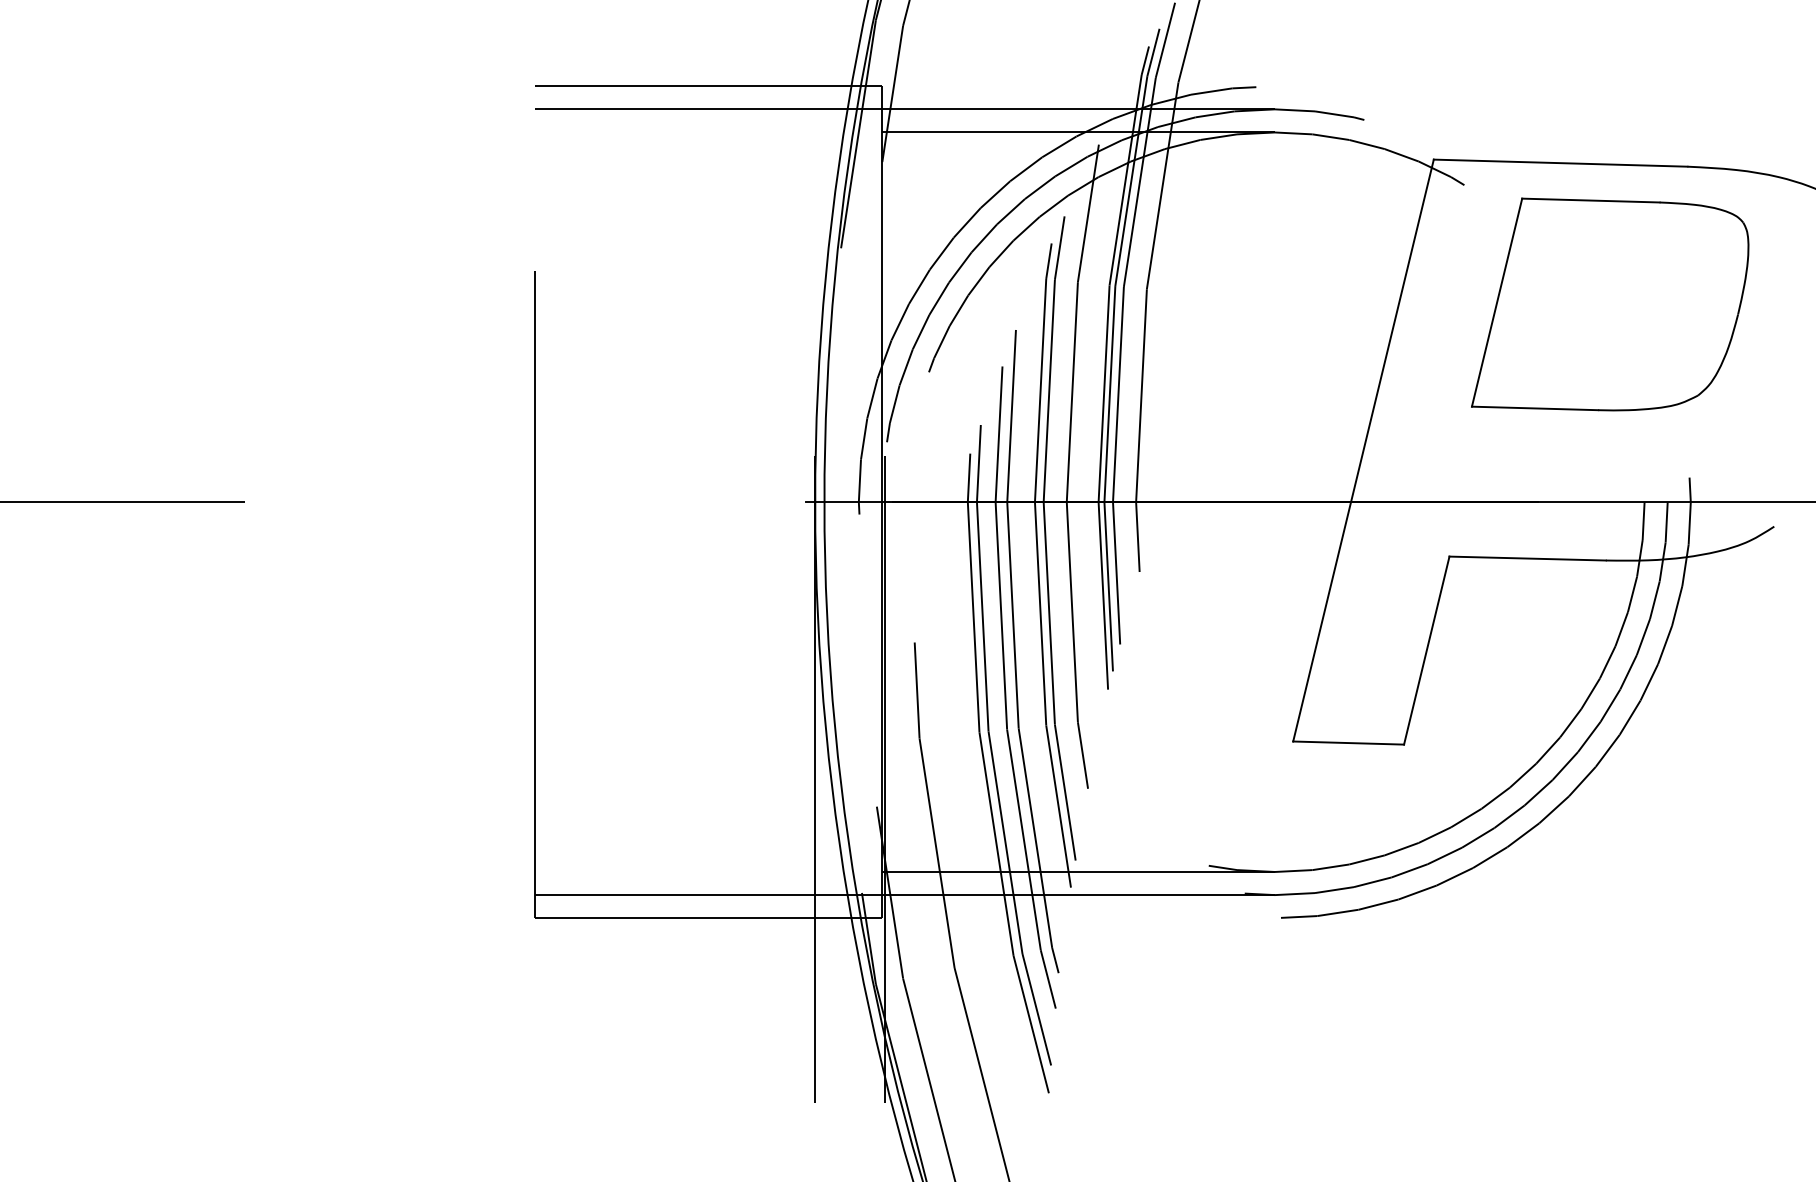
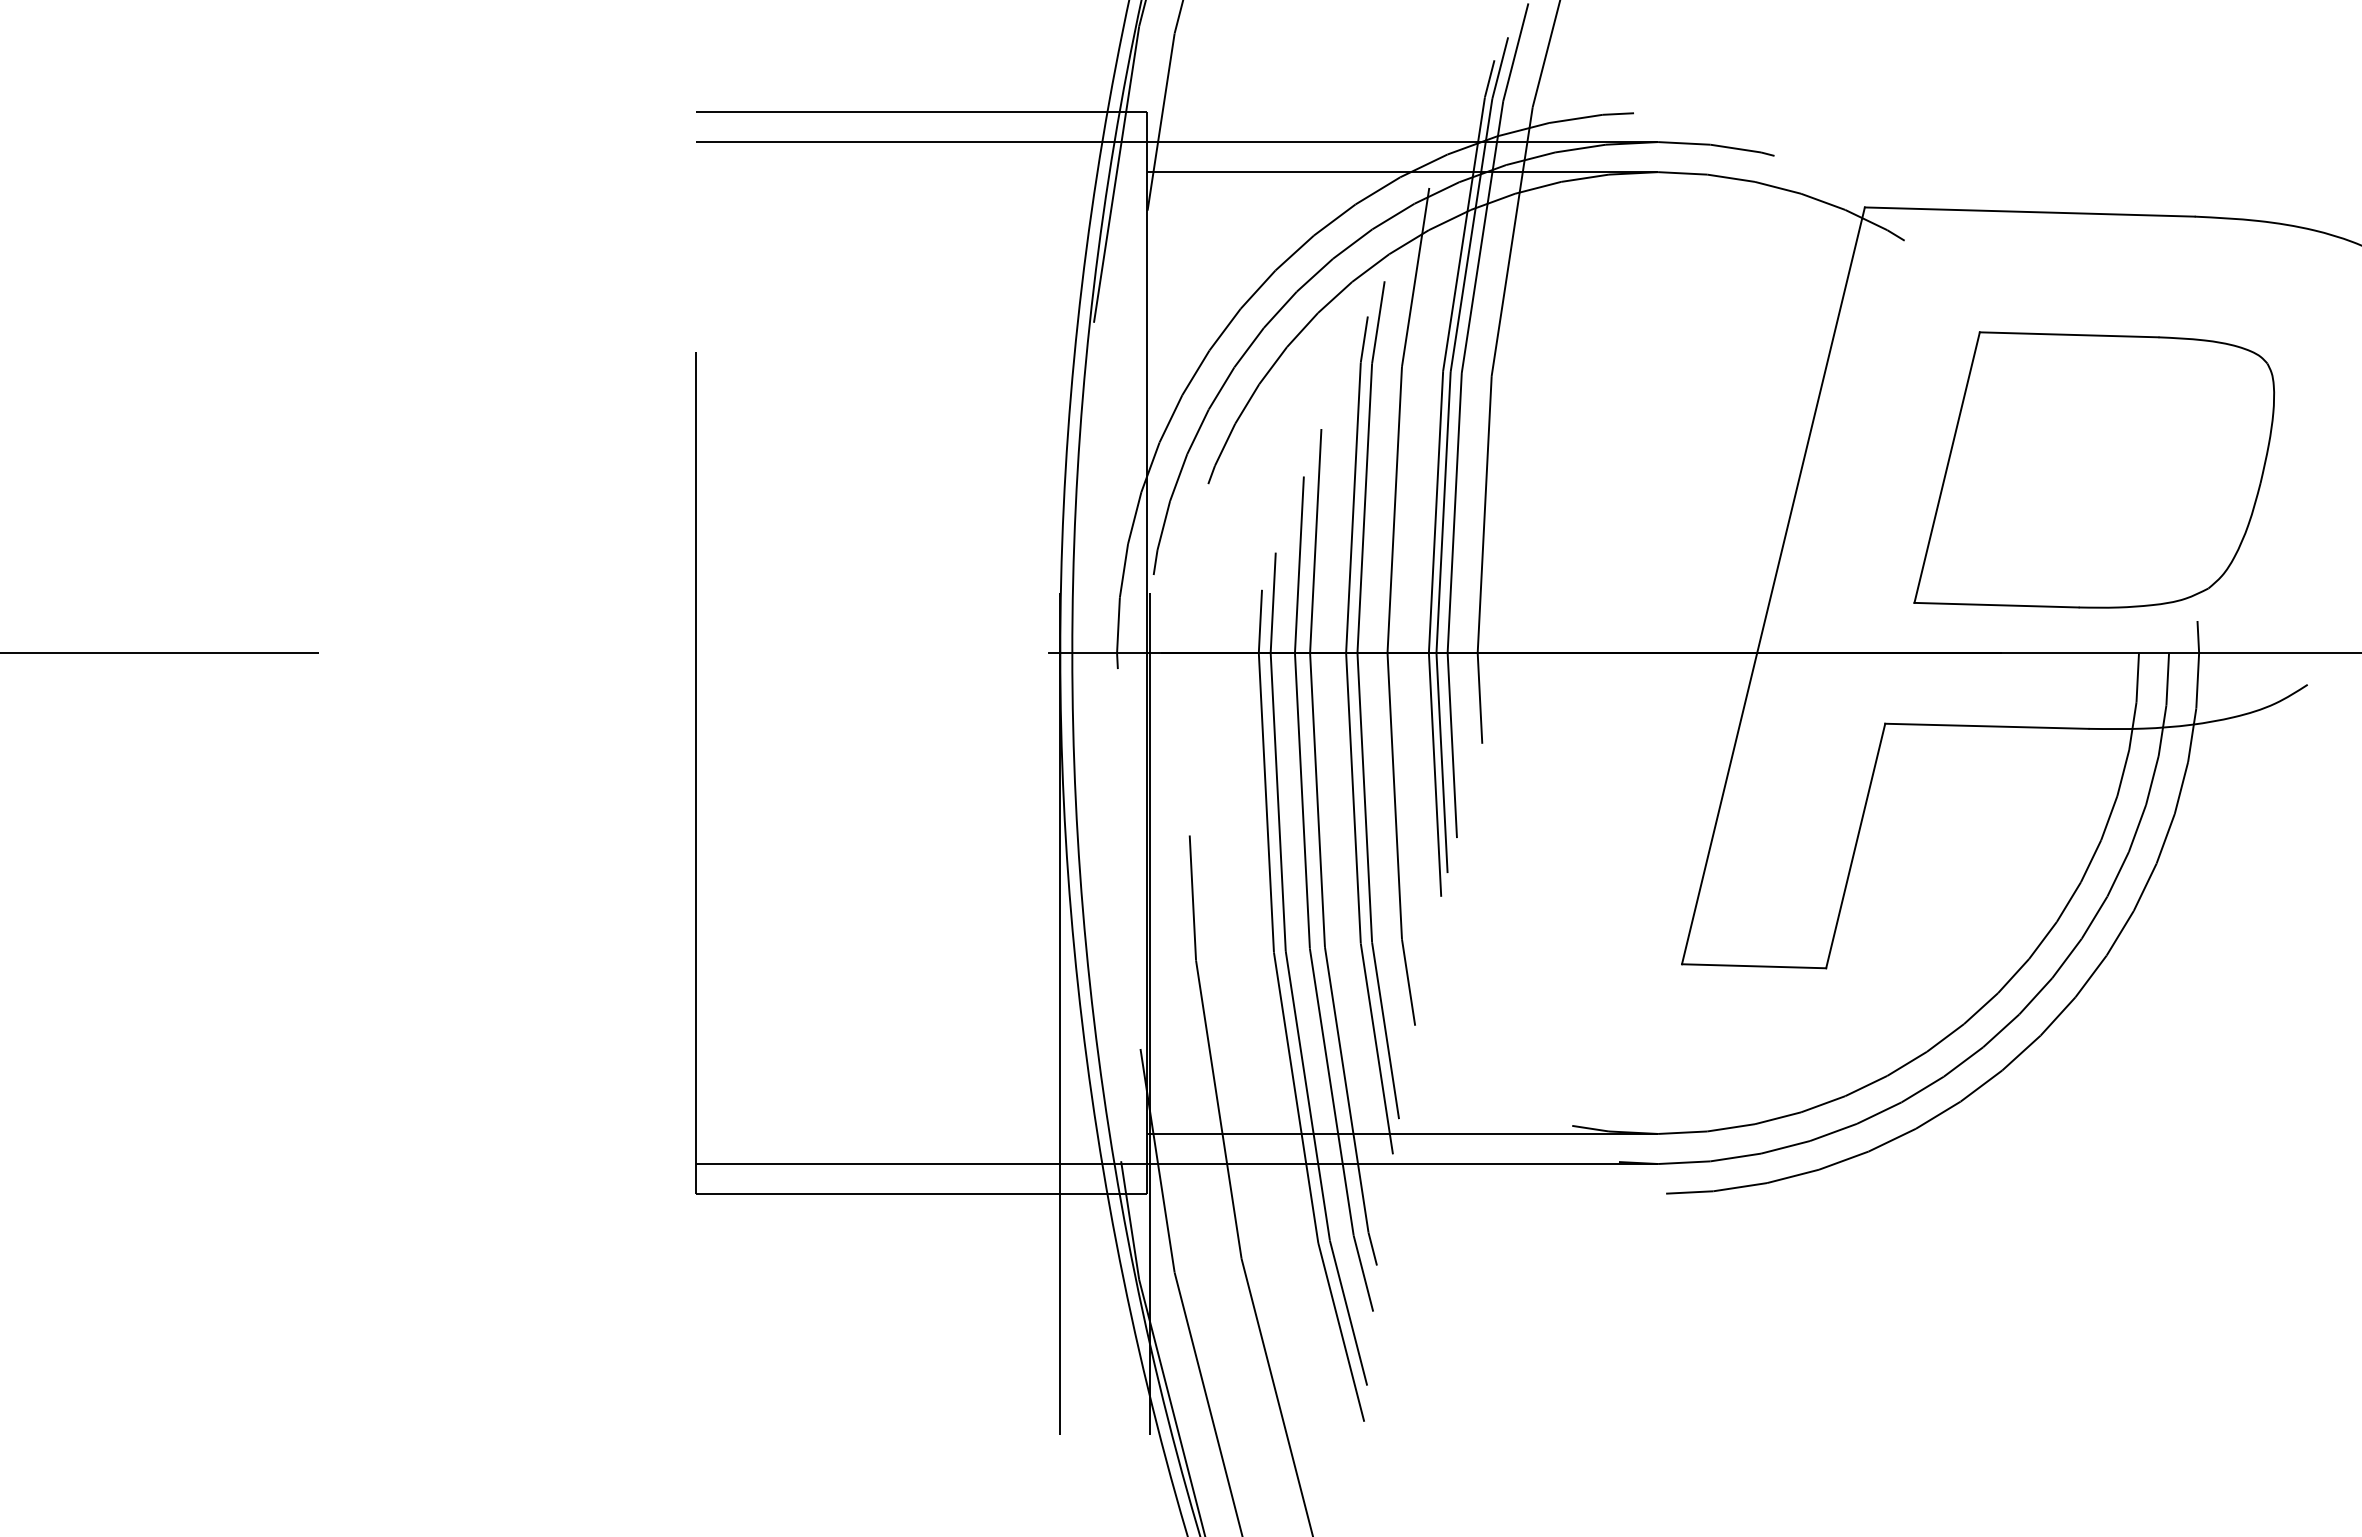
part: (1610, 304) -> (2094, 470), moved

